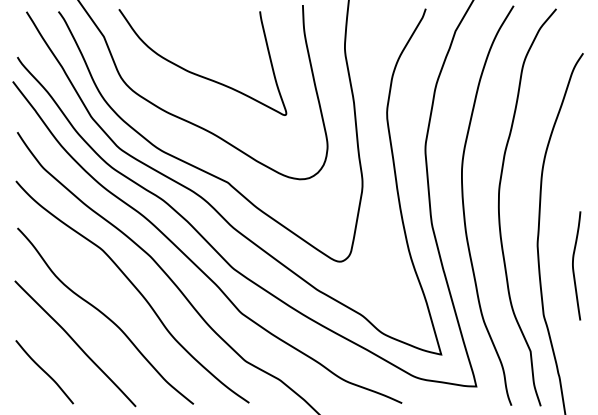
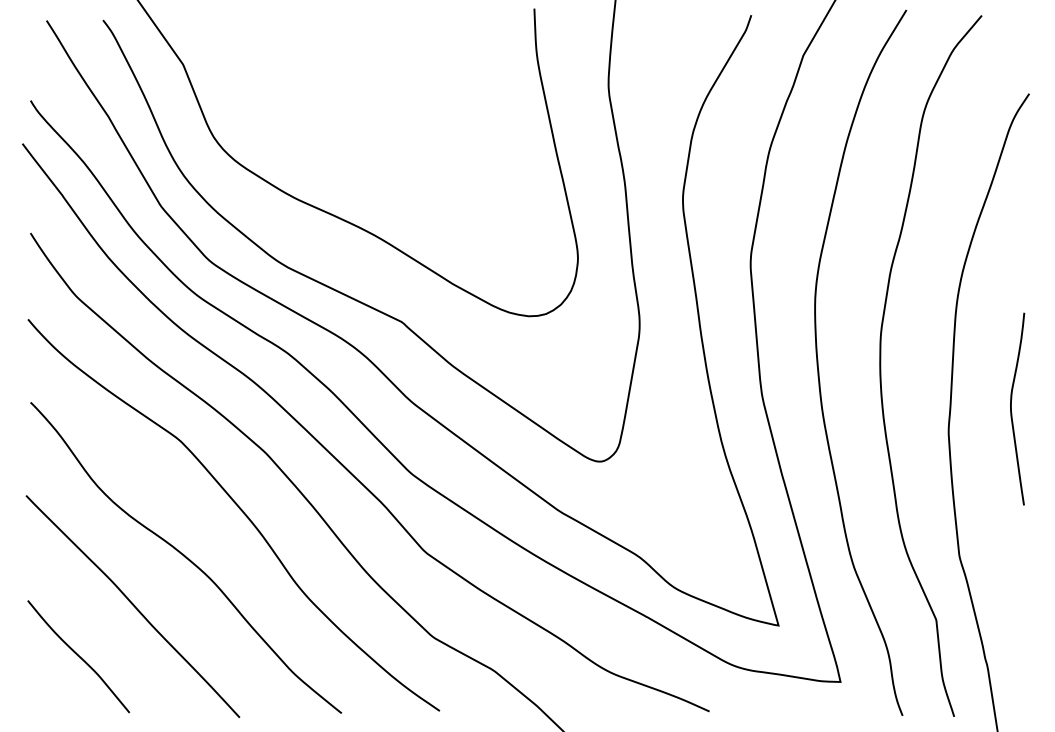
curve: (199, 74) -> (351, 131), removed
curve: (573, 265) -> (1011, 408), moved

